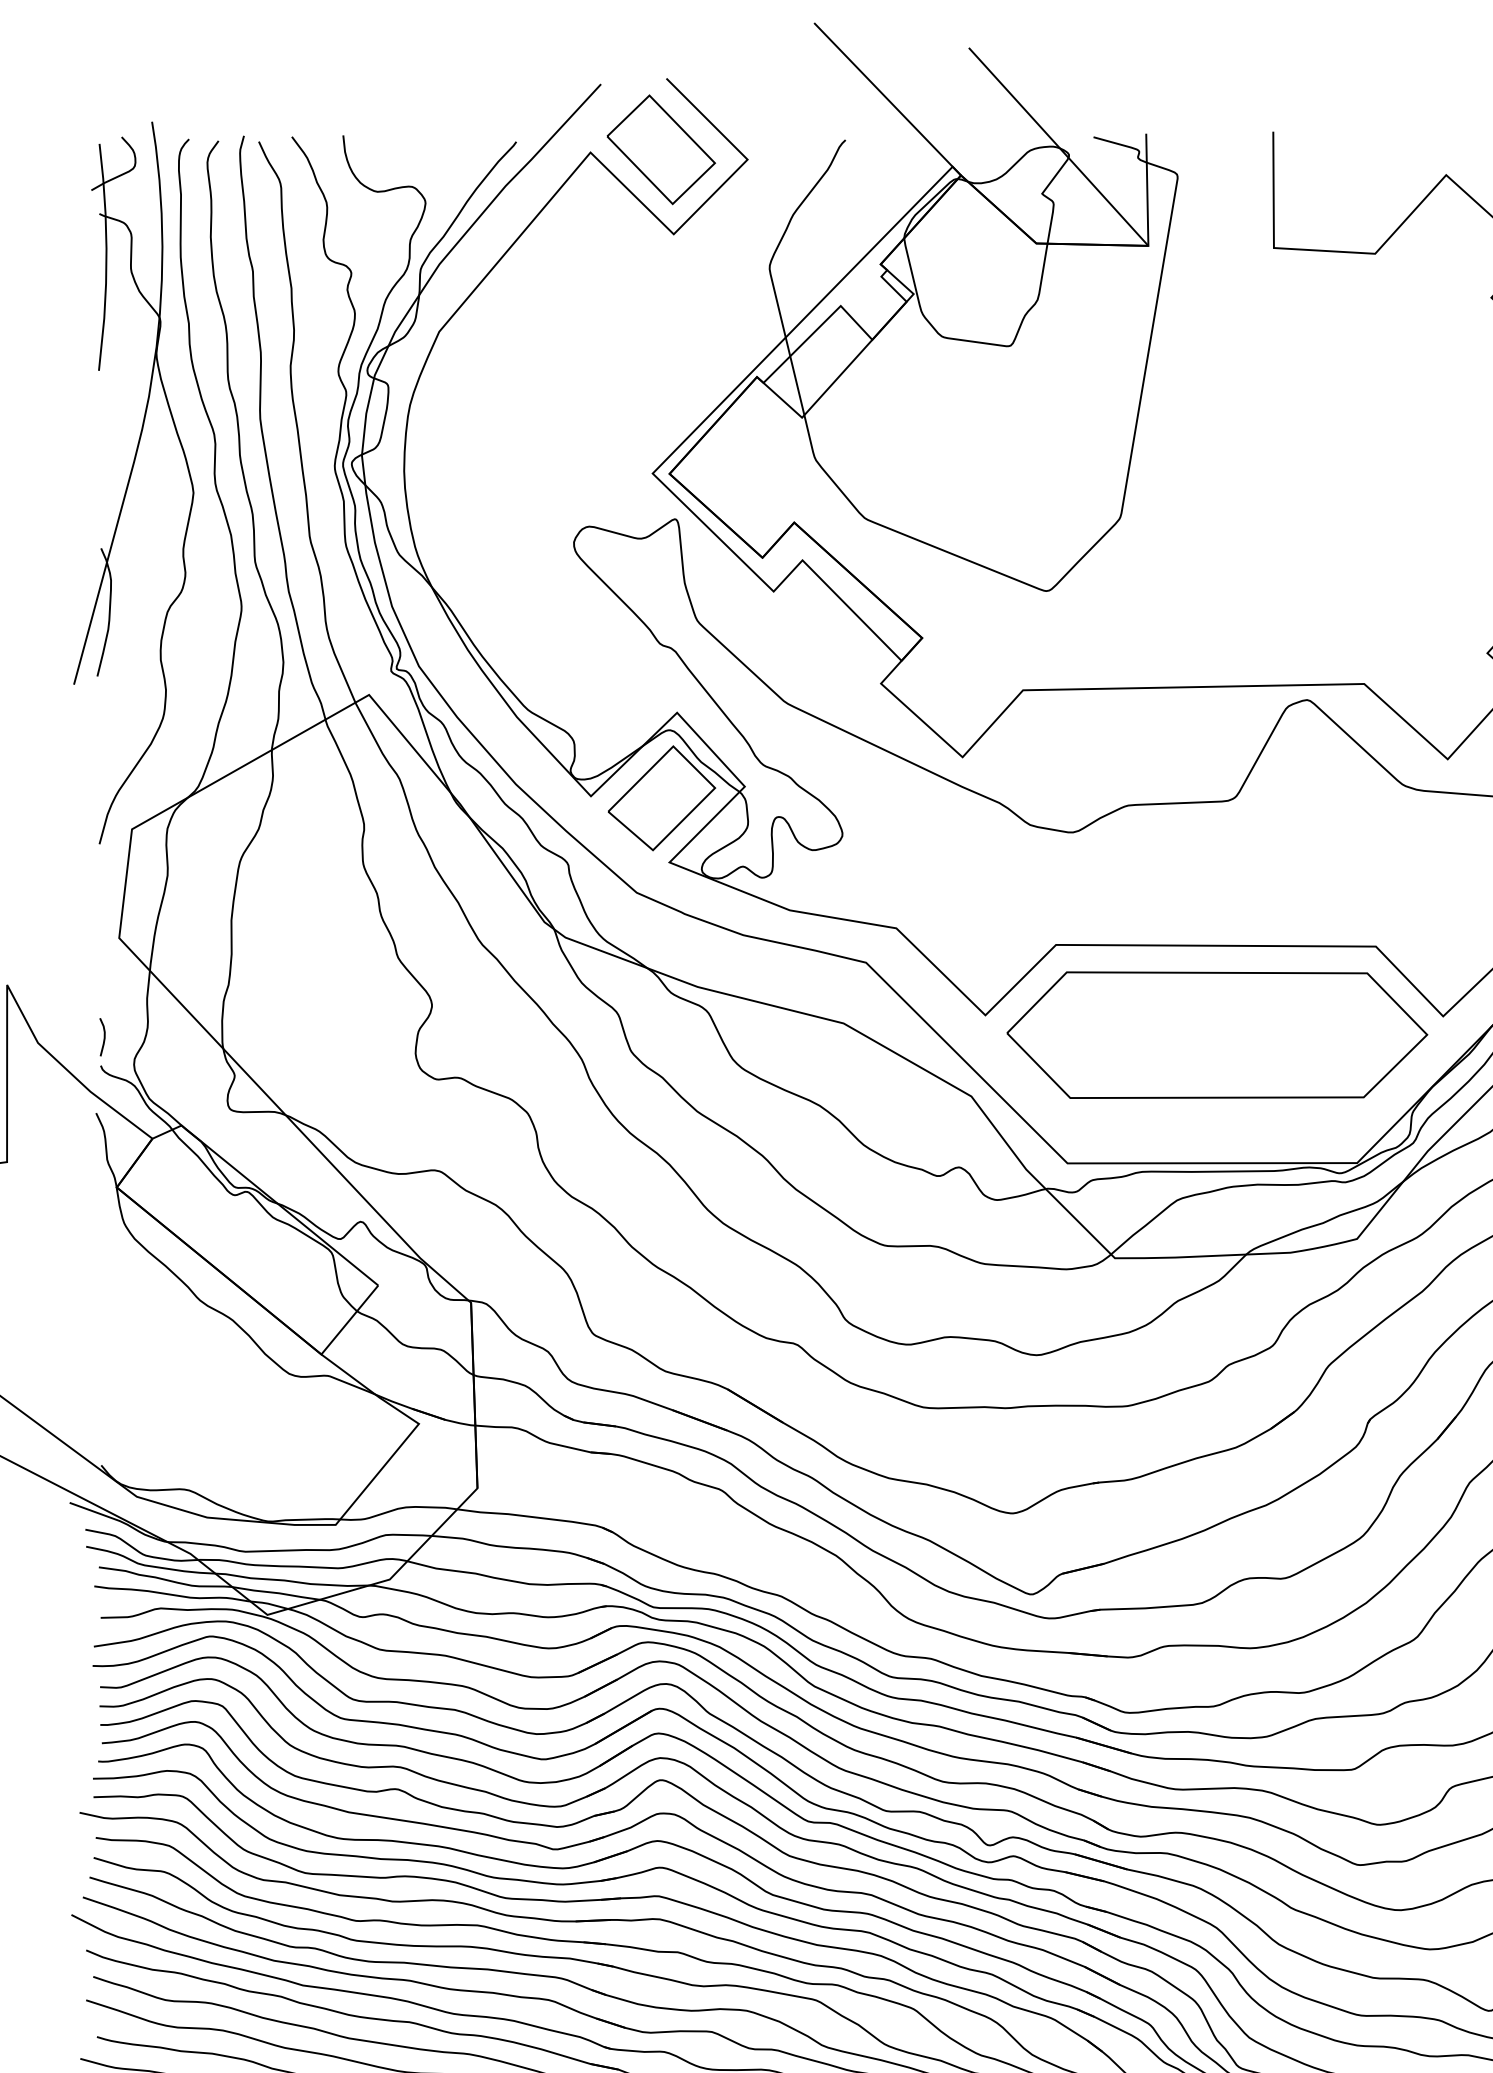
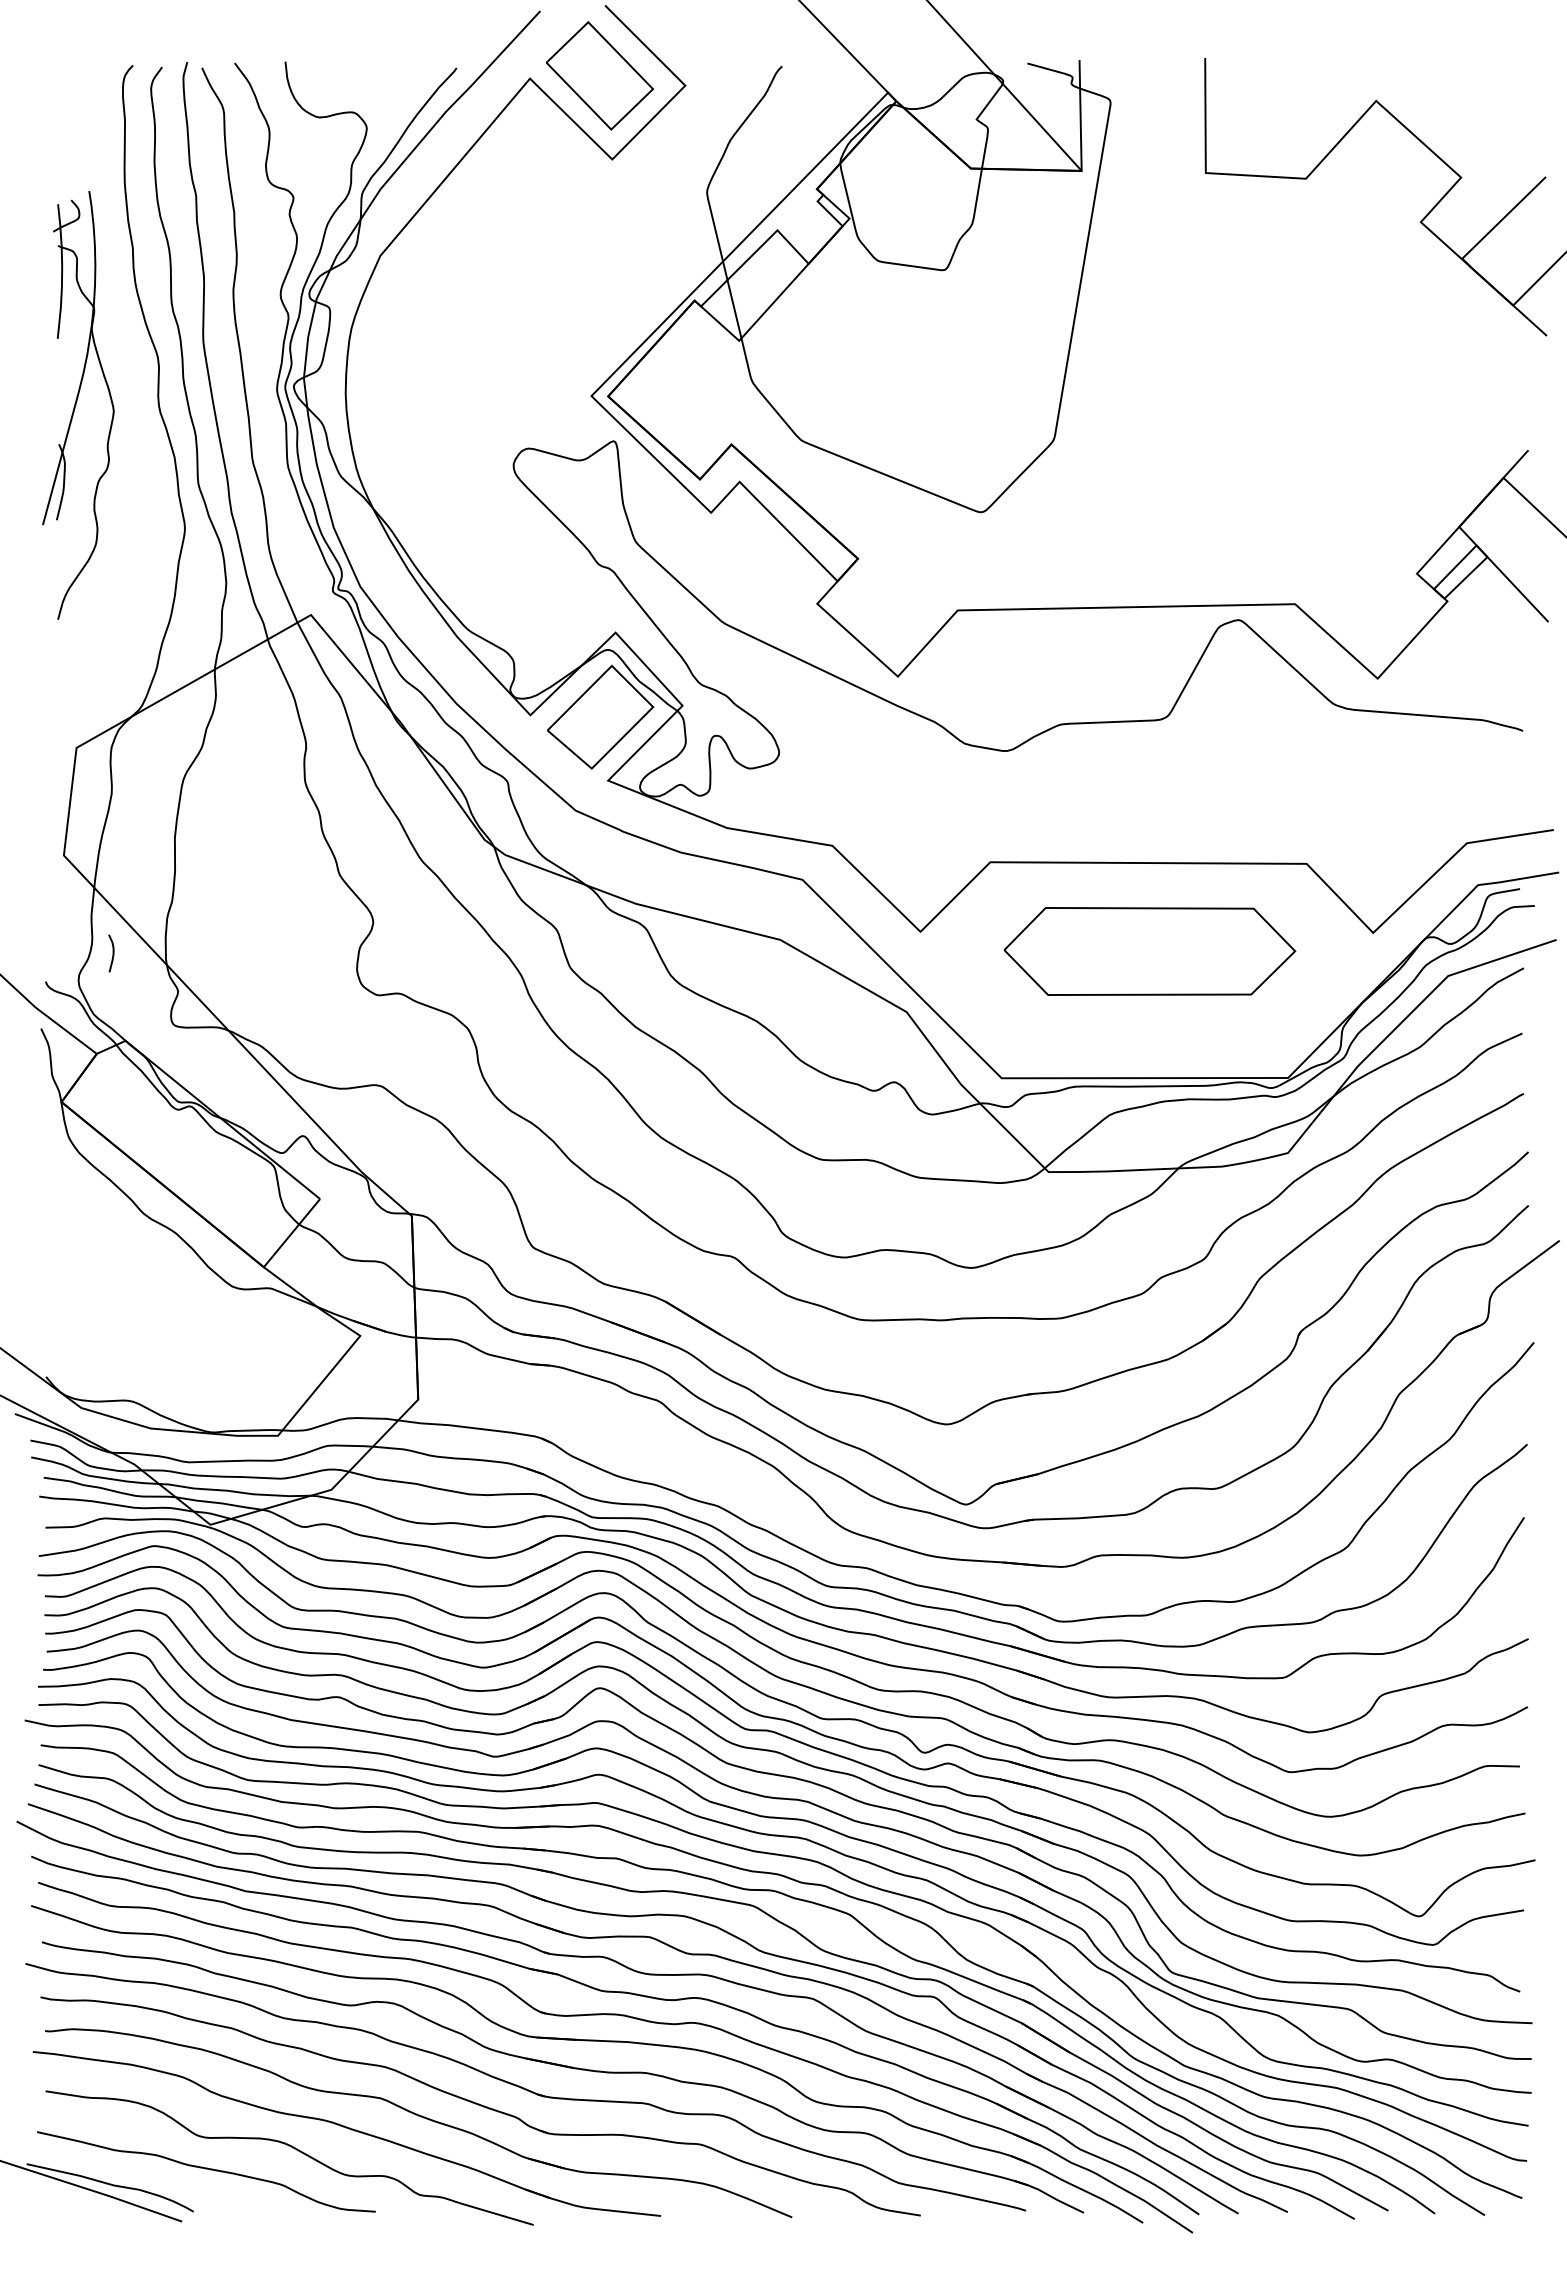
part: (133, 483) -> (78, 405), size x0.6
part: (1216, 1035) -> (1149, 951), size x0.7
curve: (103, 1037) -> (112, 953), moved

